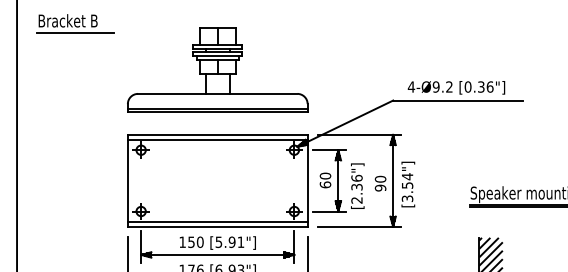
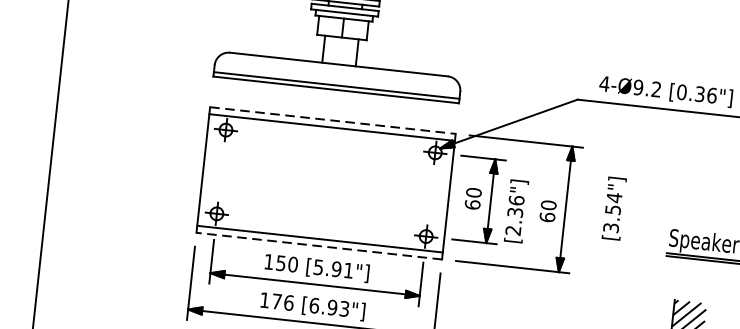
line: (217, 134) -> (332, 119), solid -> dashed
text: (408, 184) -> (614, 208), moved
text: (380, 187) -> (547, 216), 90 -> 60
line: (217, 226) -> (318, 245), solid -> dashed

